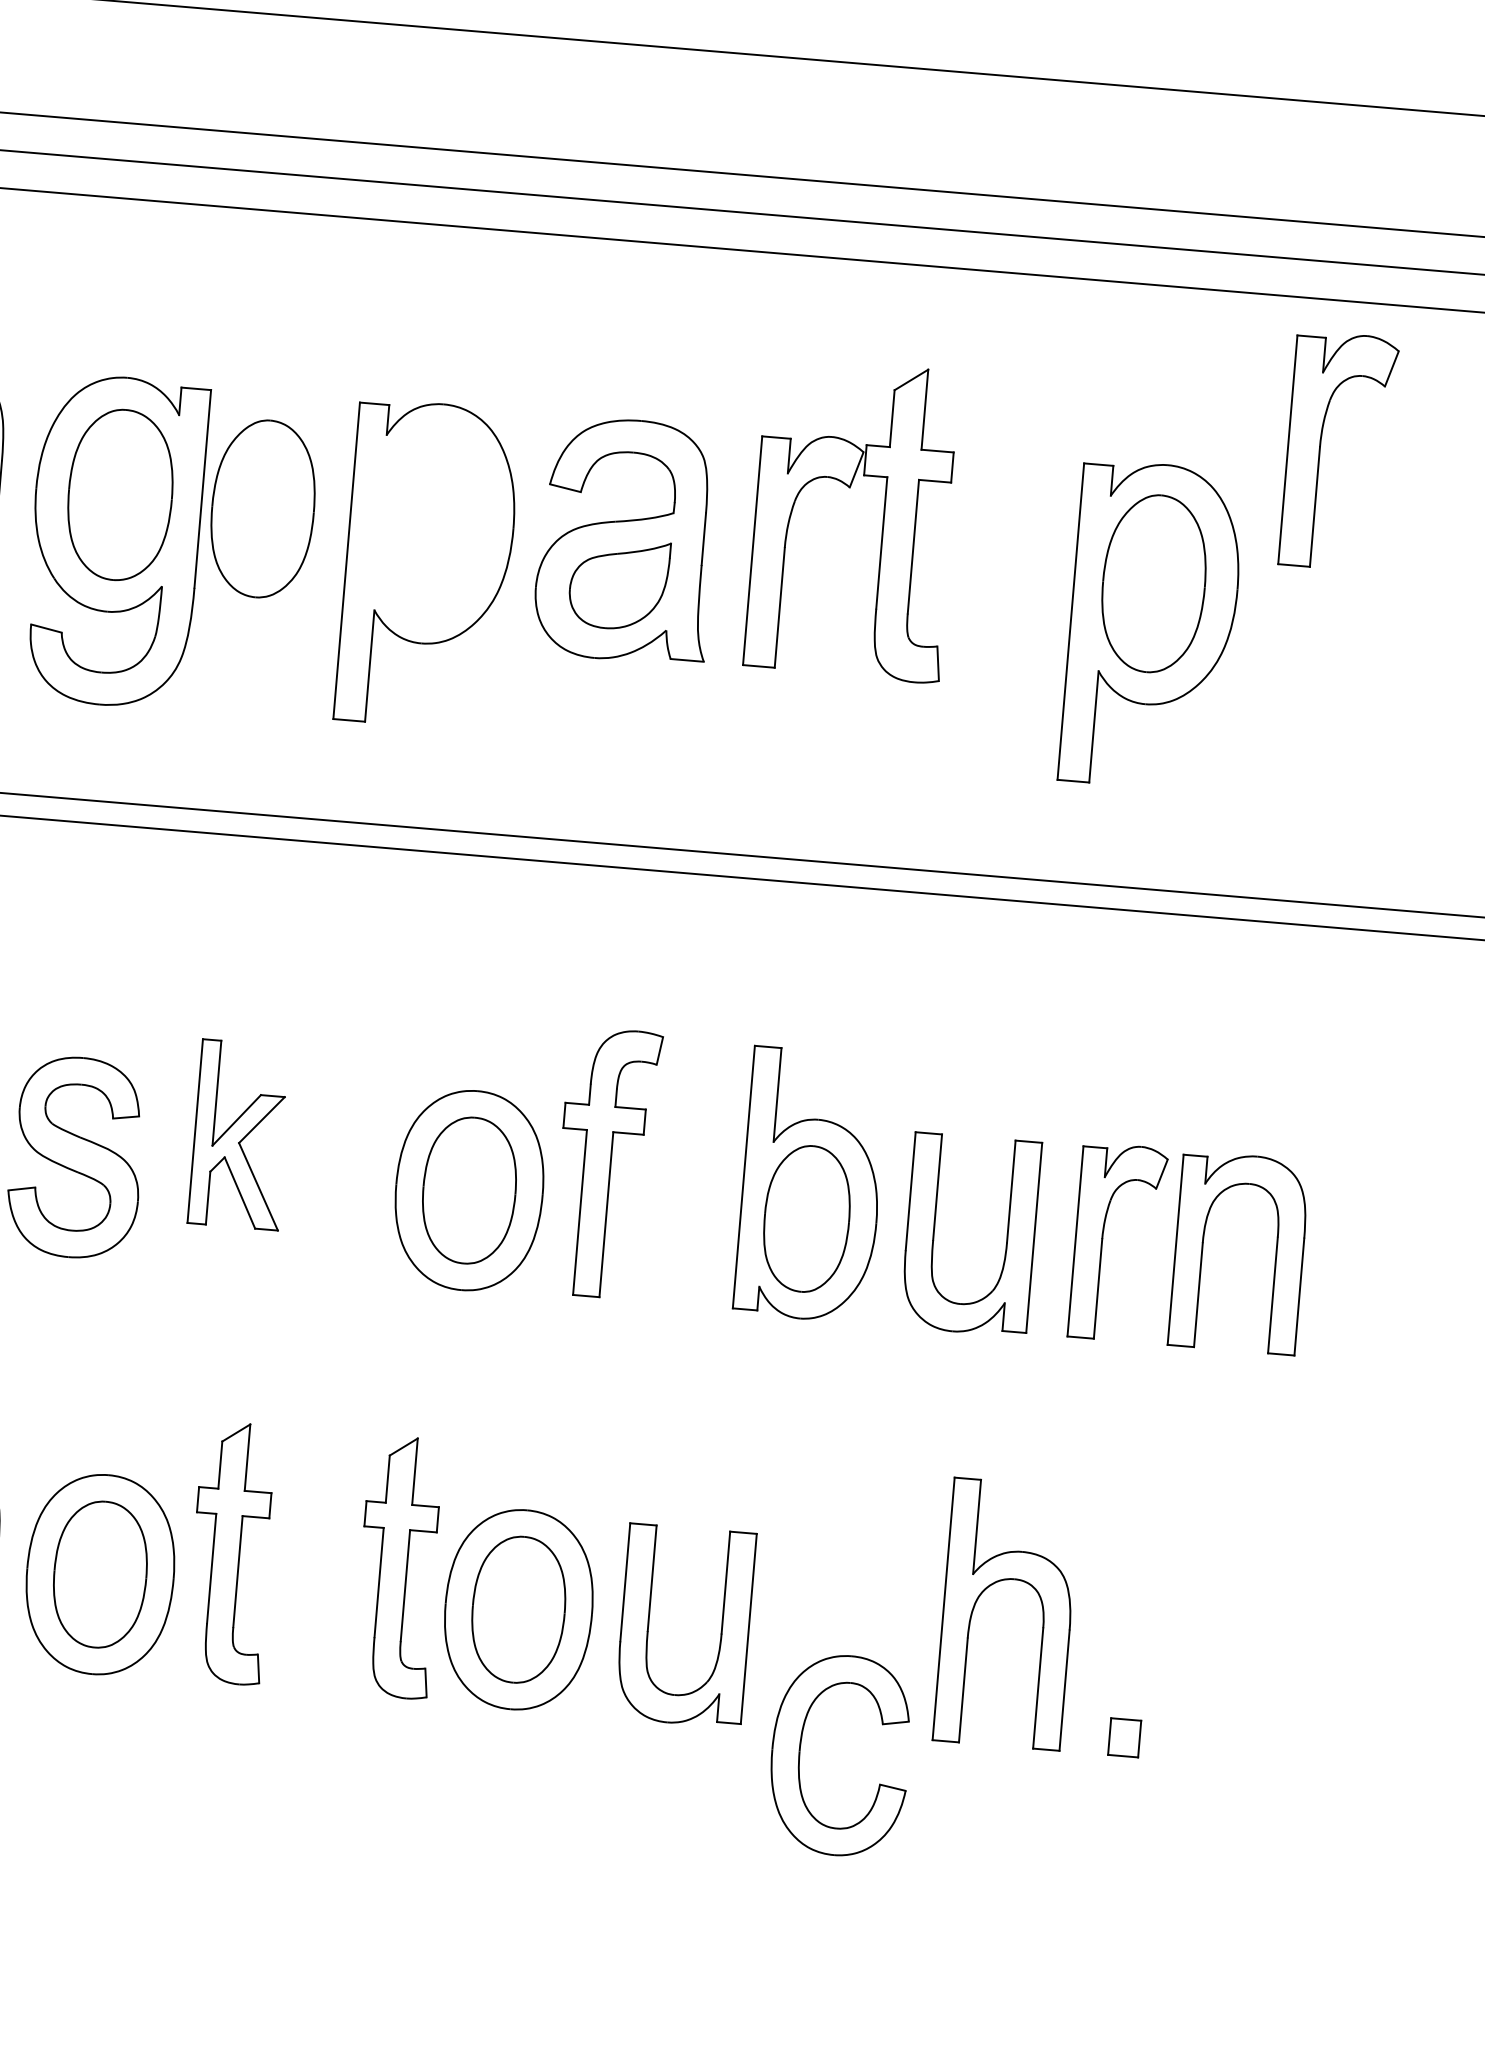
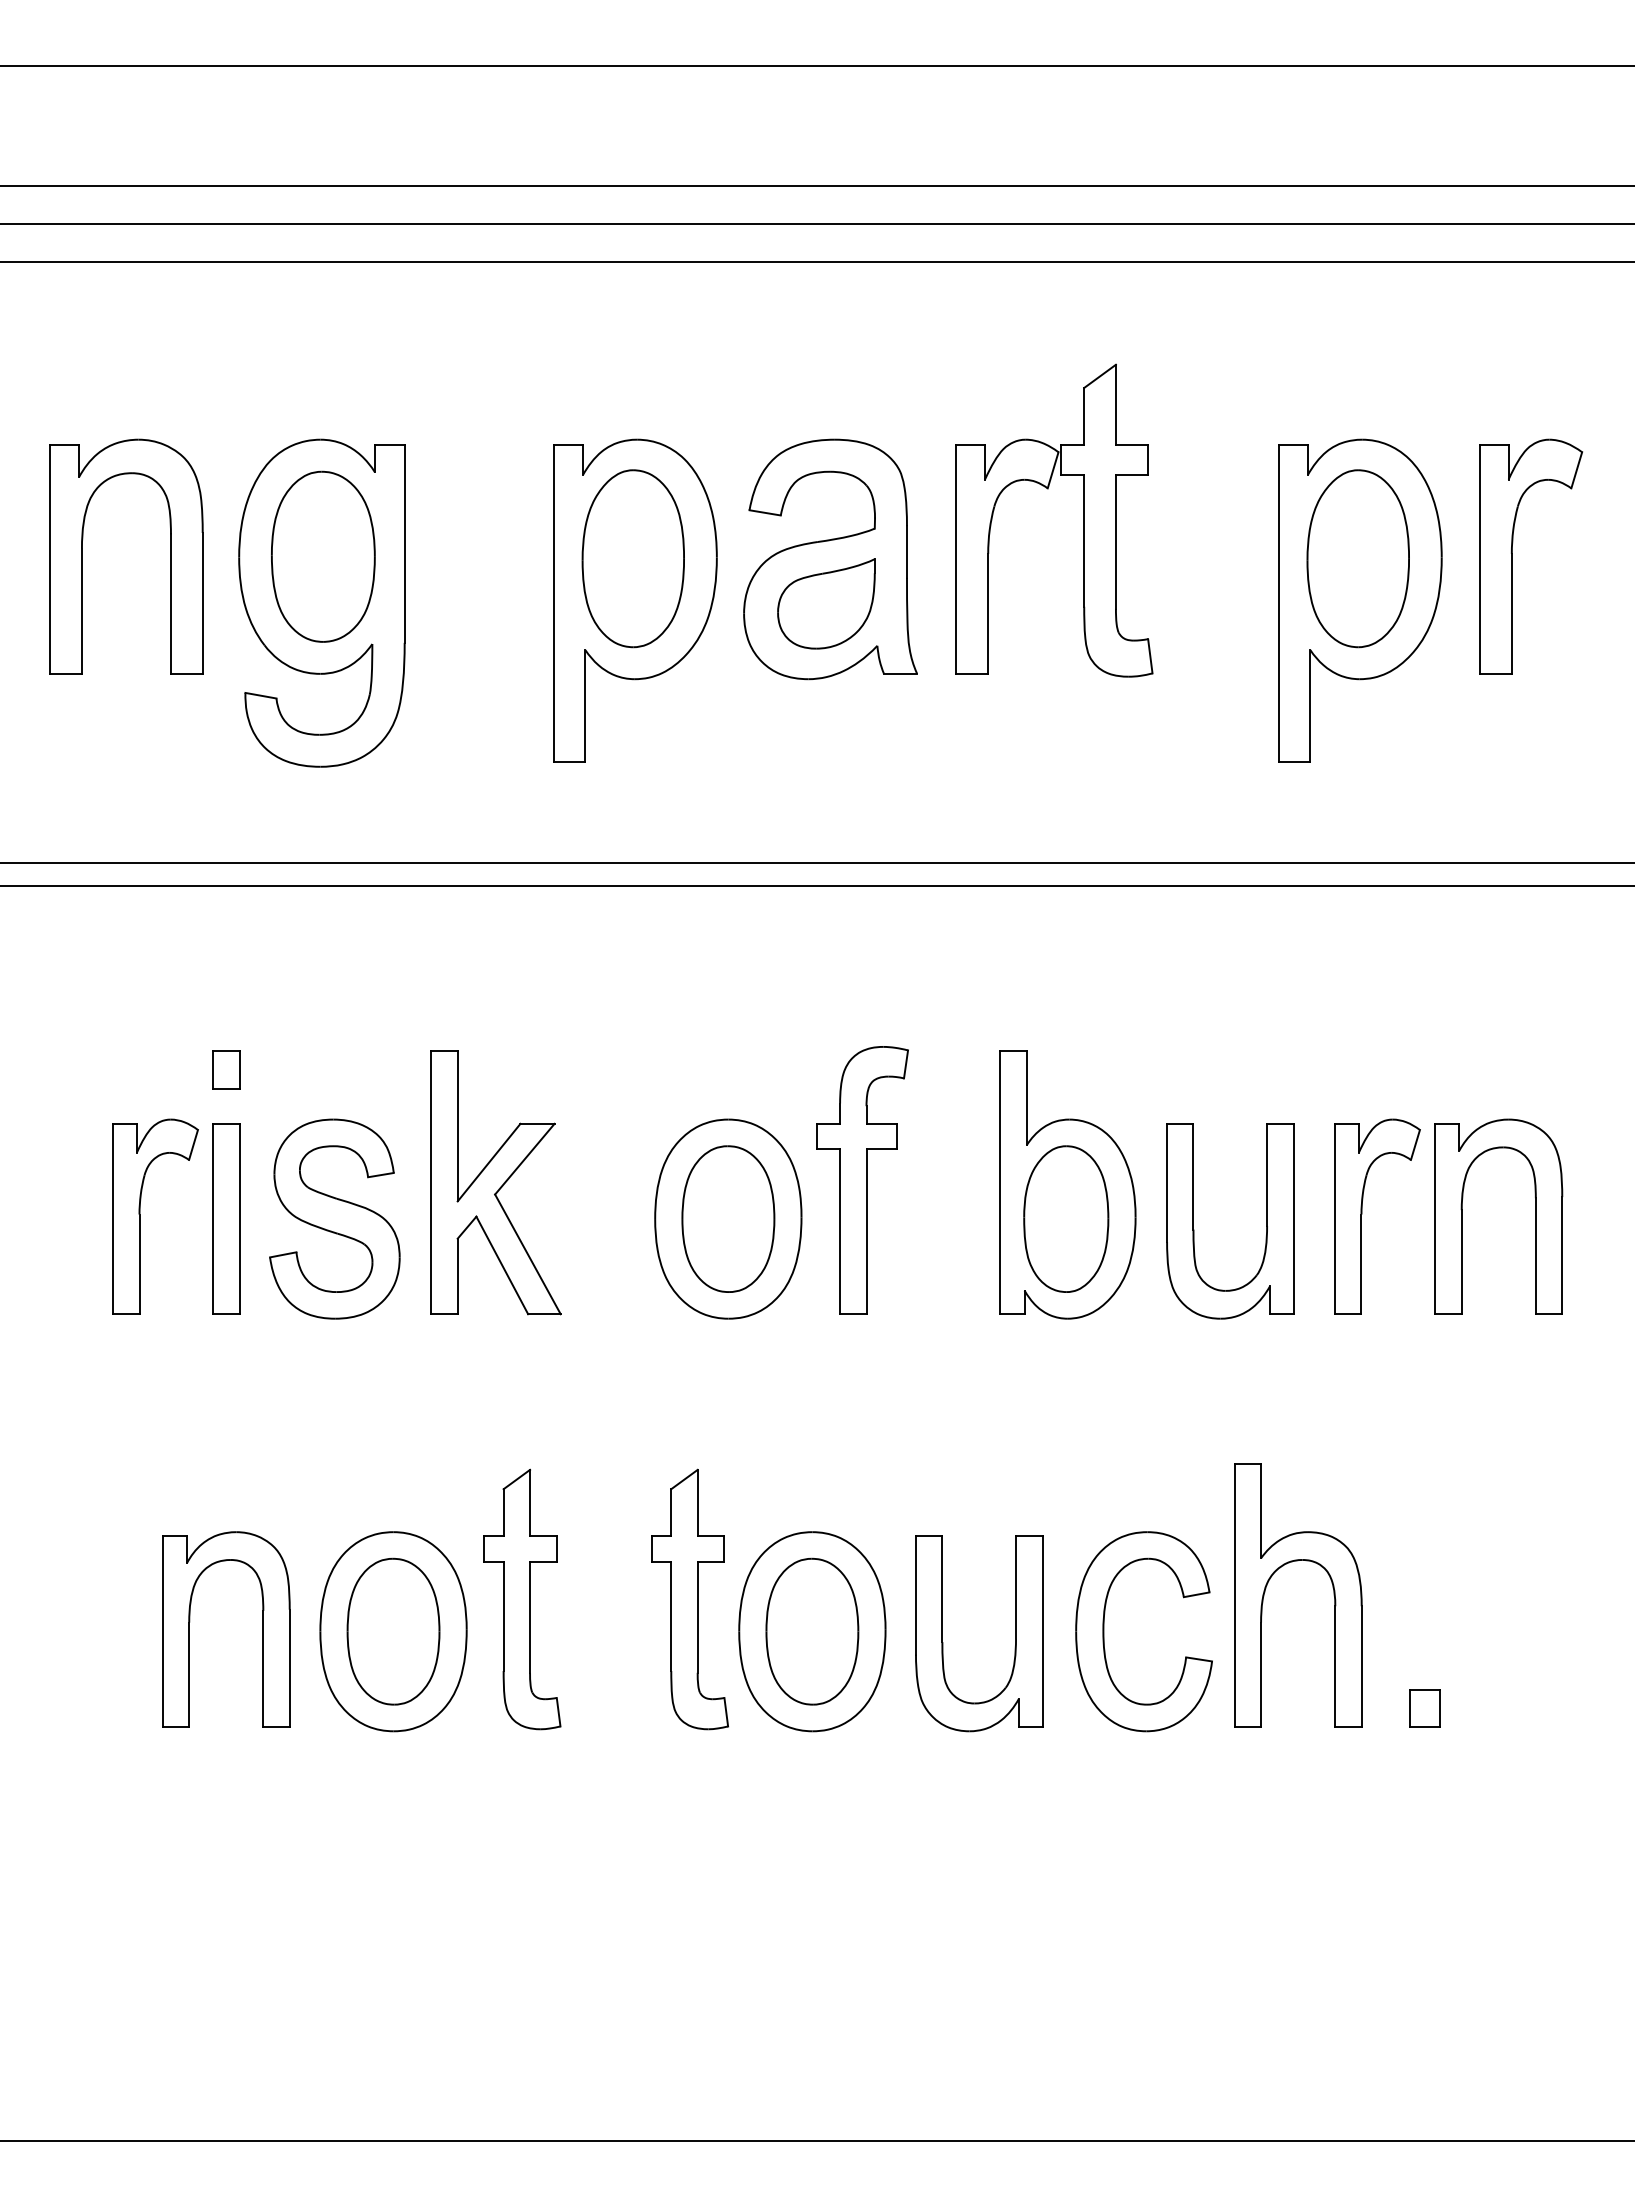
part: (1320, 449) -> (1512, 556), moved
part: (262, 508) -> (632, 558), moved
part: (239, 1134) -> (495, 1182), size x1.43
part: (800, 1751) -> (1104, 1631), moved

